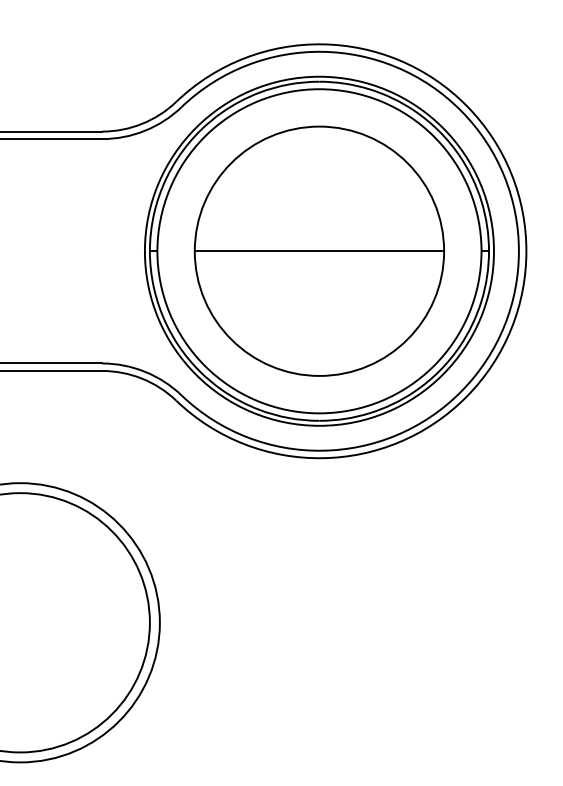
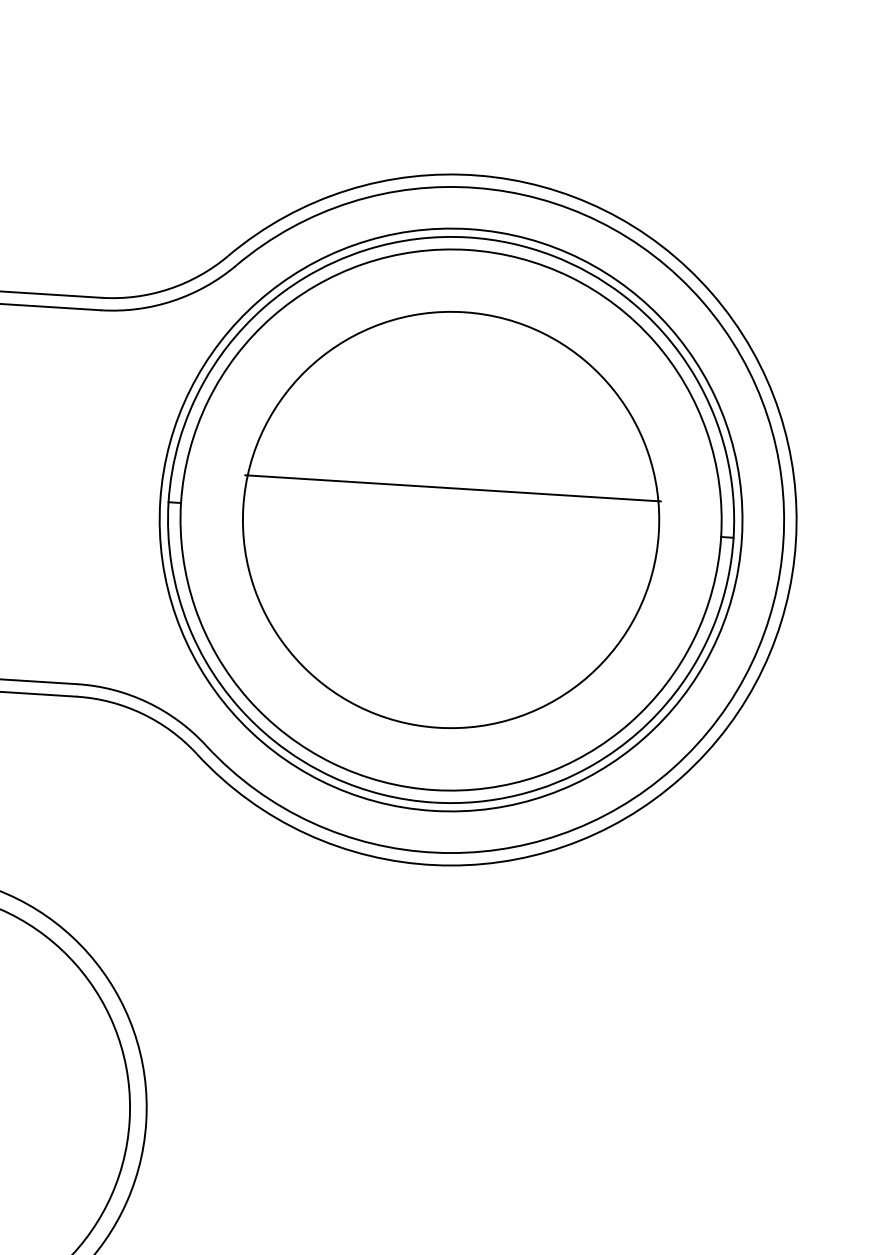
line: (319, 251) -> (453, 488), moved

